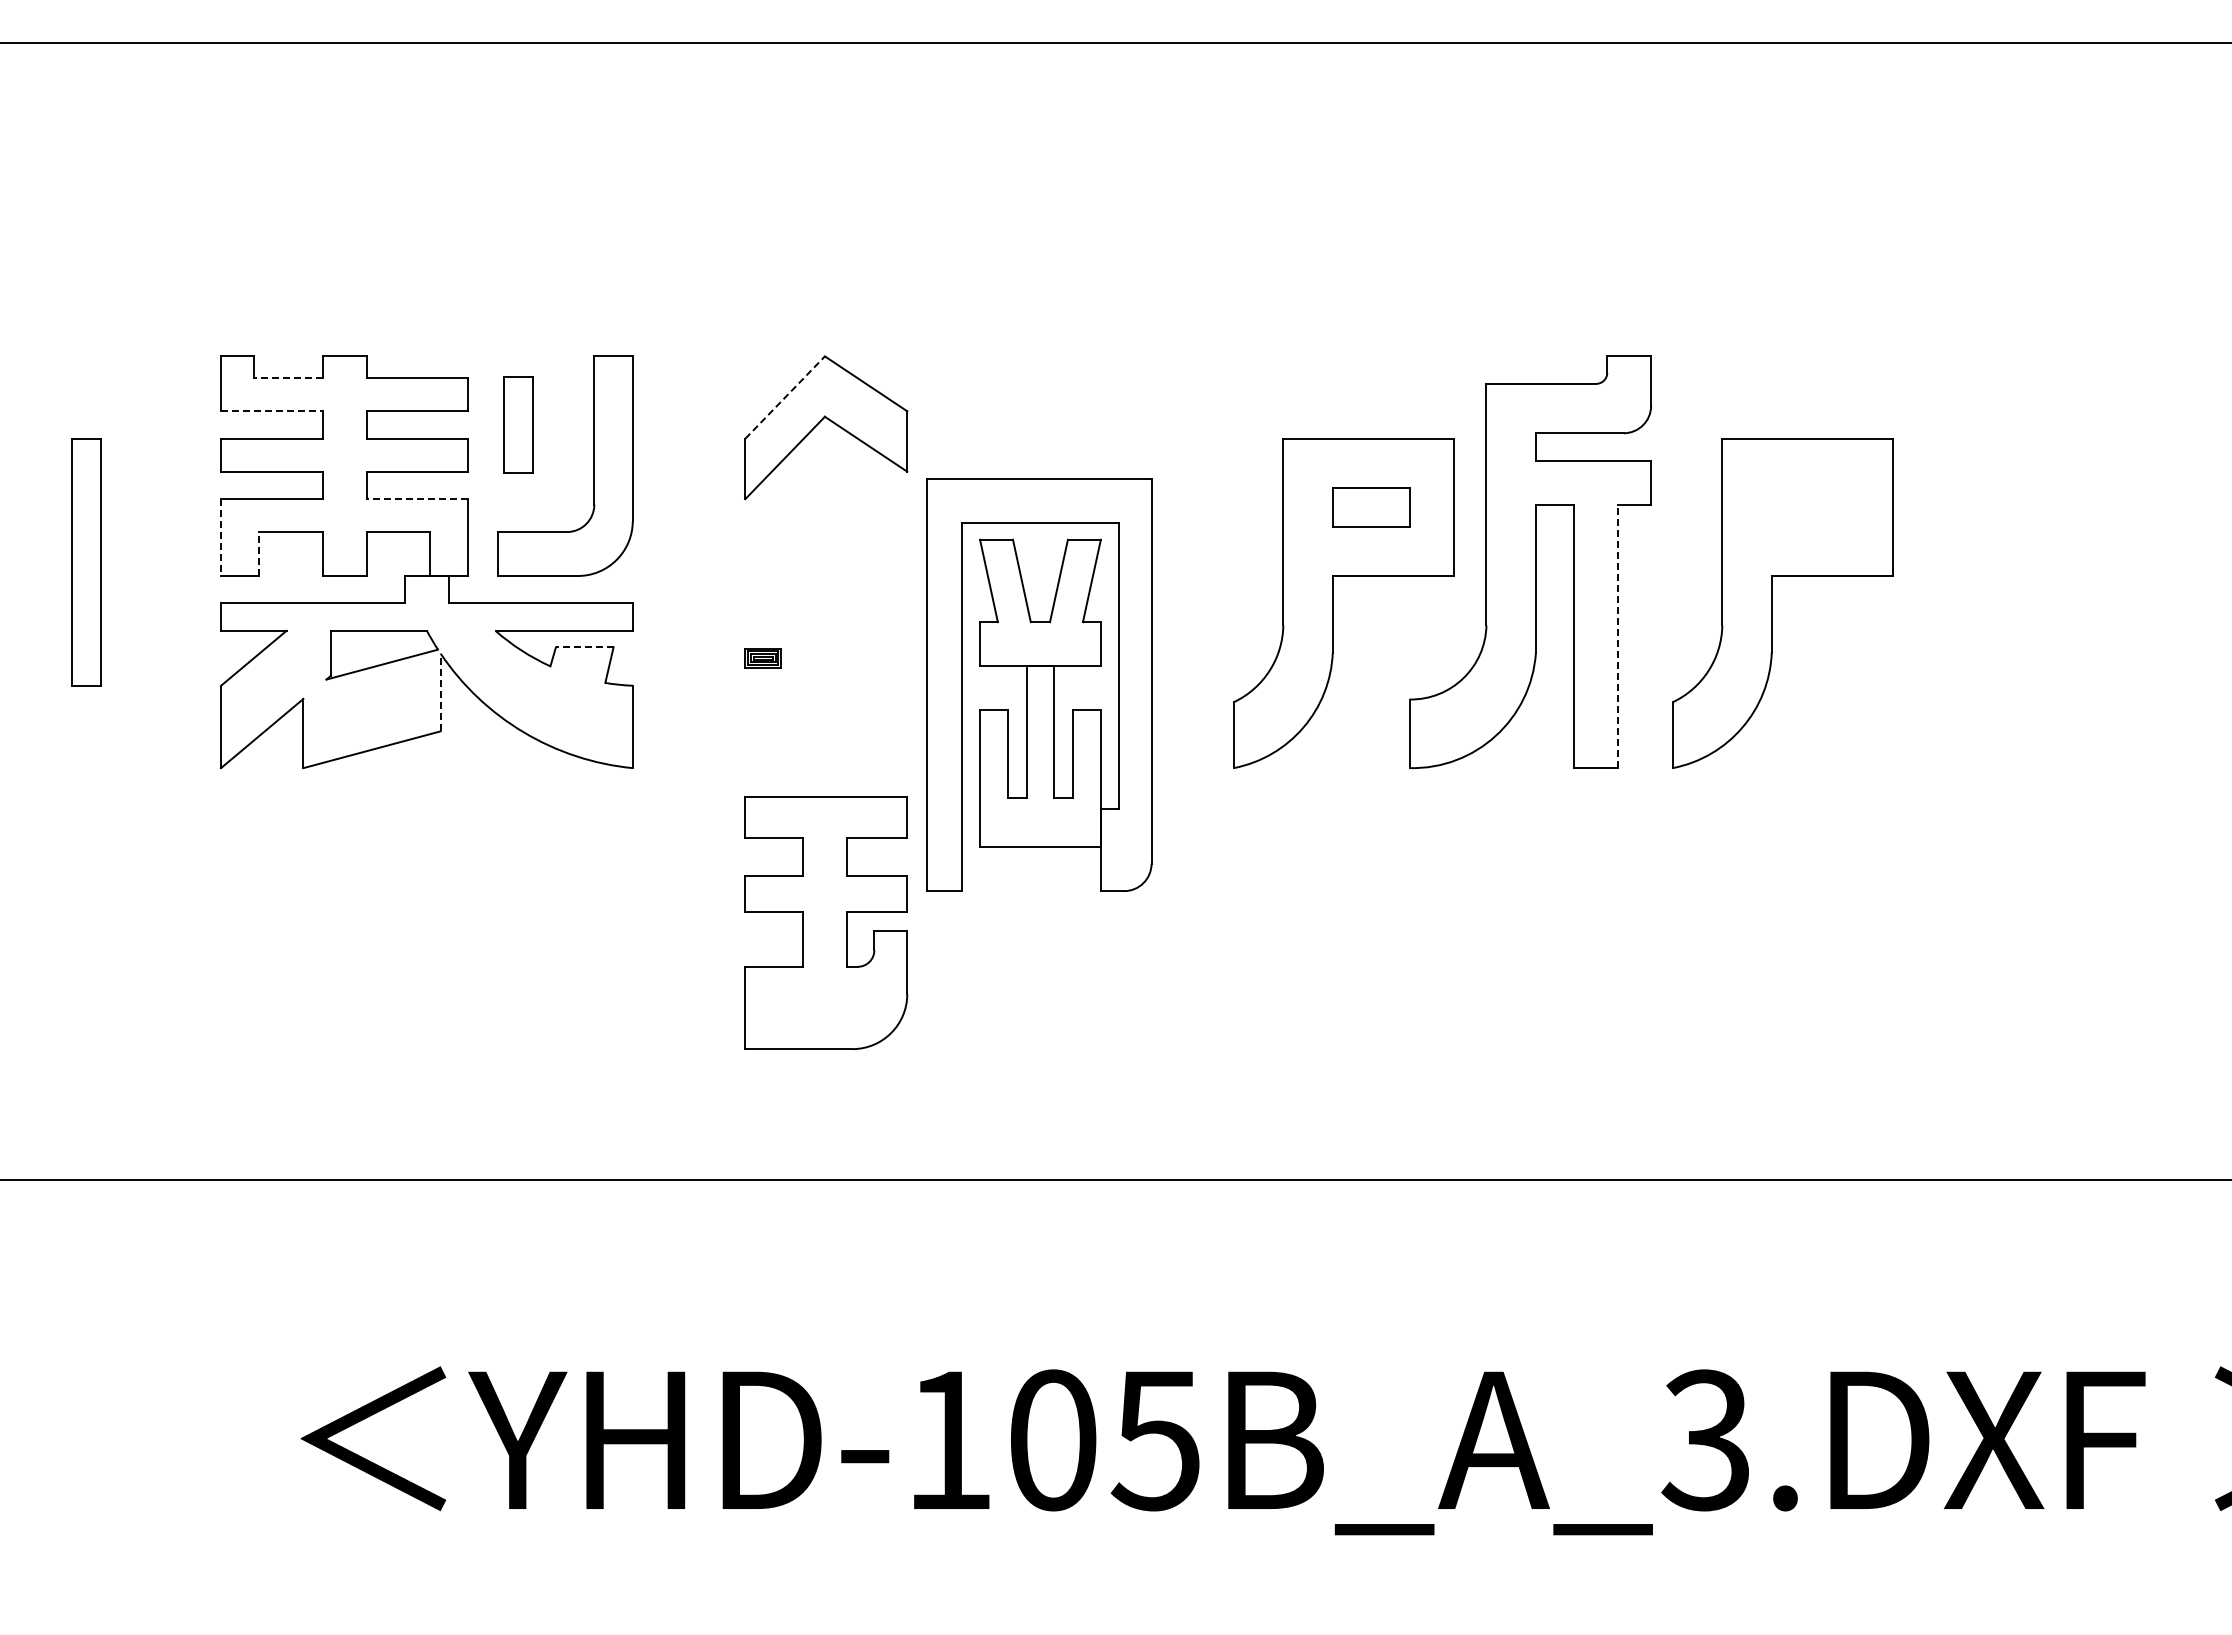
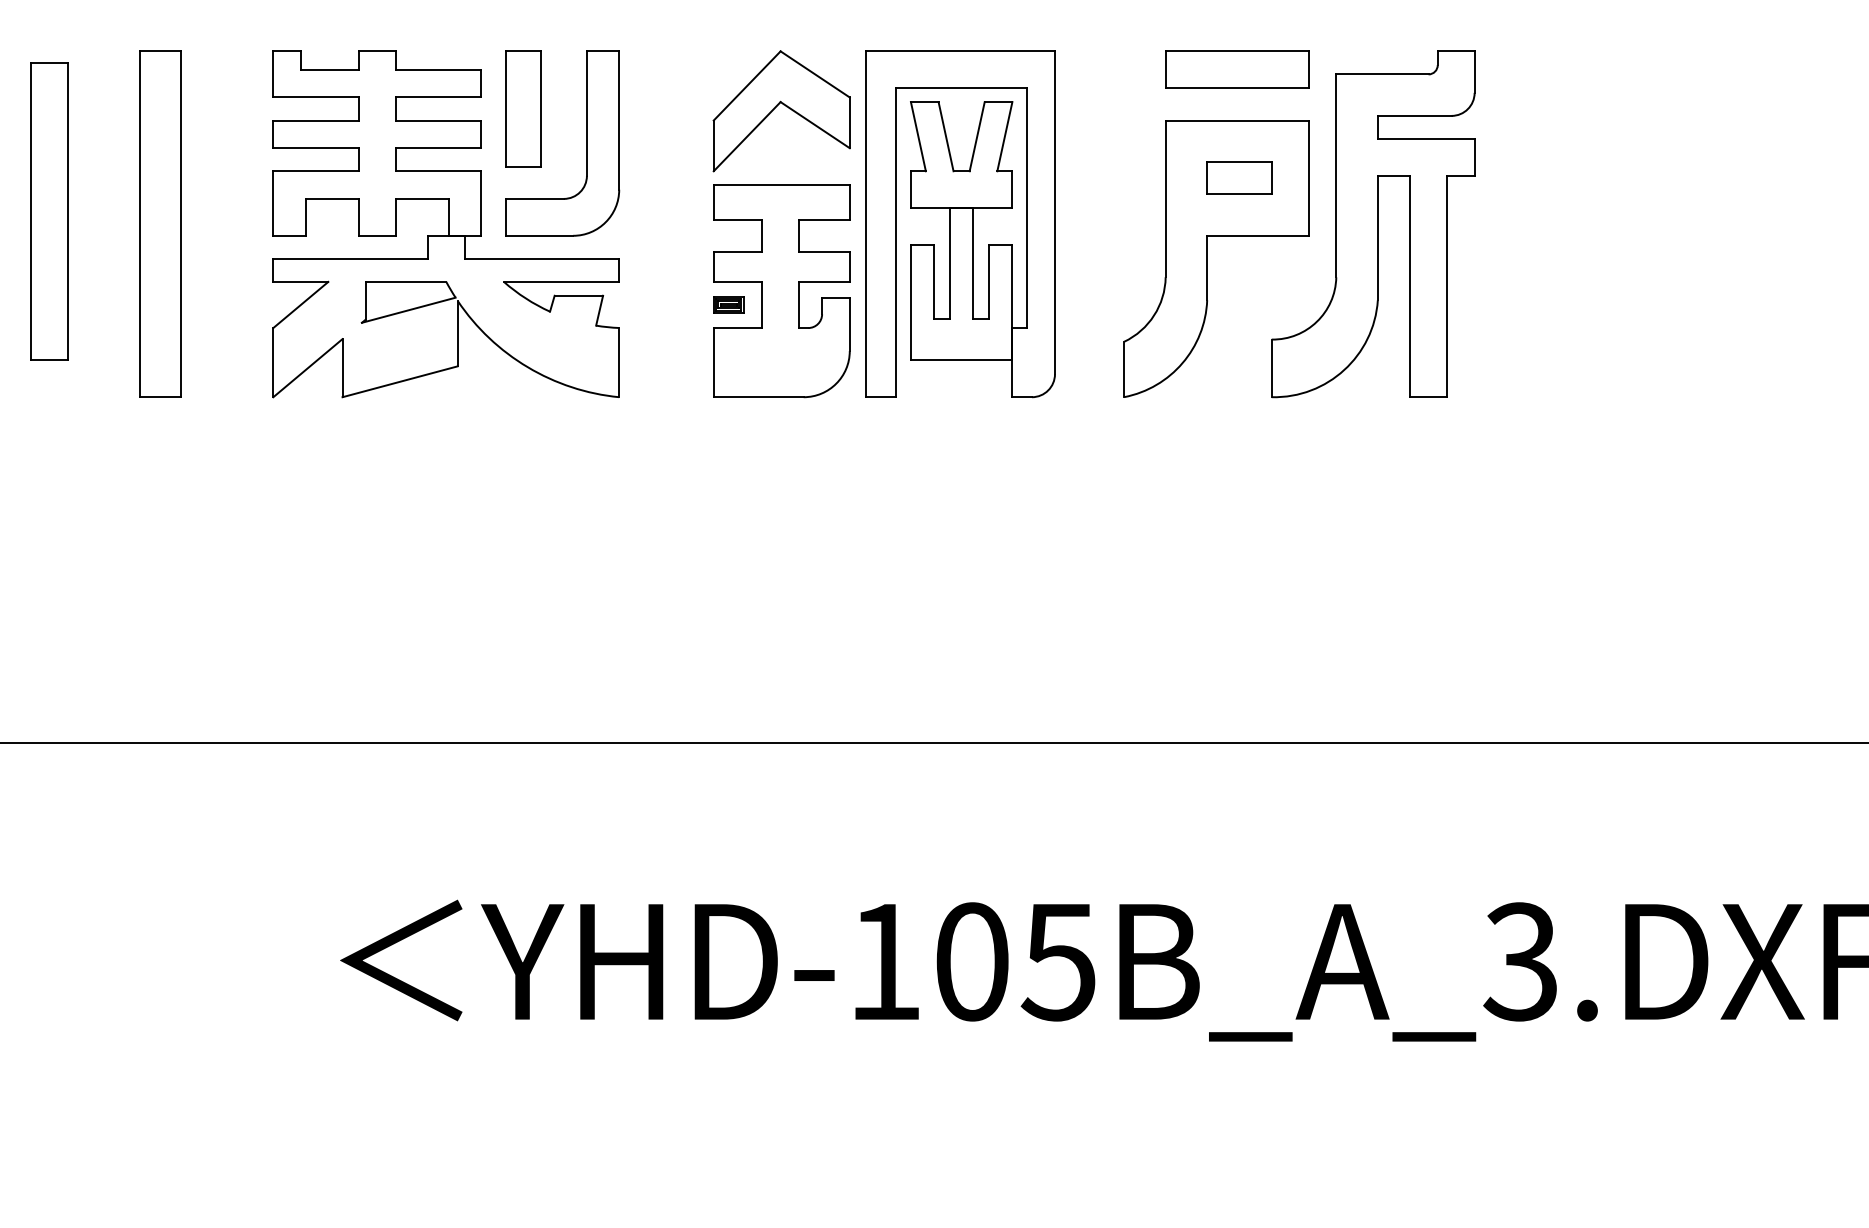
part: (1368, 377) -> (1237, 69), added
line: (287, 378) -> (329, 69), dashed -> solid
line: (785, 397) -> (747, 85), dashed -> solid
line: (271, 411) -> (315, 97), dashed -> solid
part: (518, 424) -> (523, 108), size x1.43
line: (417, 499) -> (438, 171), dashed -> solid
line: (221, 538) -> (273, 204), dashed -> solid
line: (259, 554) -> (305, 217), dashed -> solid
part: (86, 561) -> (160, 223), size x1.67
part: (1772, 603) -> (1576, 258), removed
line: (1618, 636) -> (1447, 286), dashed -> solid
line: (584, 647) -> (578, 295), dashed -> solid
part: (1039, 684) -> (960, 223), moved
line: (440, 692) -> (457, 333), dashed -> solid
part: (826, 922) -> (781, 290), moved

